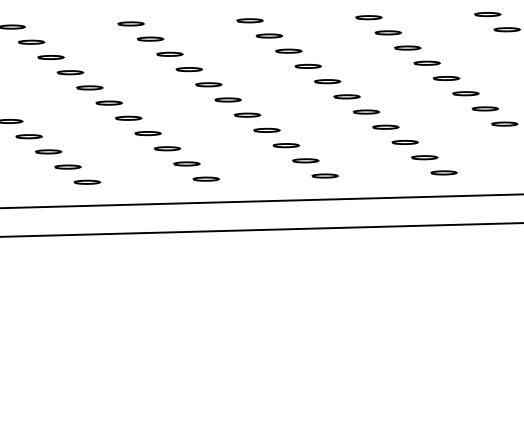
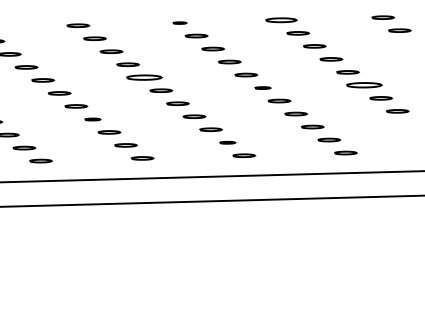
part: (368, 17) -> (281, 20), size x1.4
part: (249, 20) -> (179, 22), size x0.6
part: (208, 84) -> (144, 77), size x1.6
part: (465, 93) -> (364, 85), size x1.6
part: (346, 96) -> (262, 87), size x0.7
part: (147, 133) -> (92, 119), size x0.7
part: (305, 160) -> (227, 142), size x0.7

